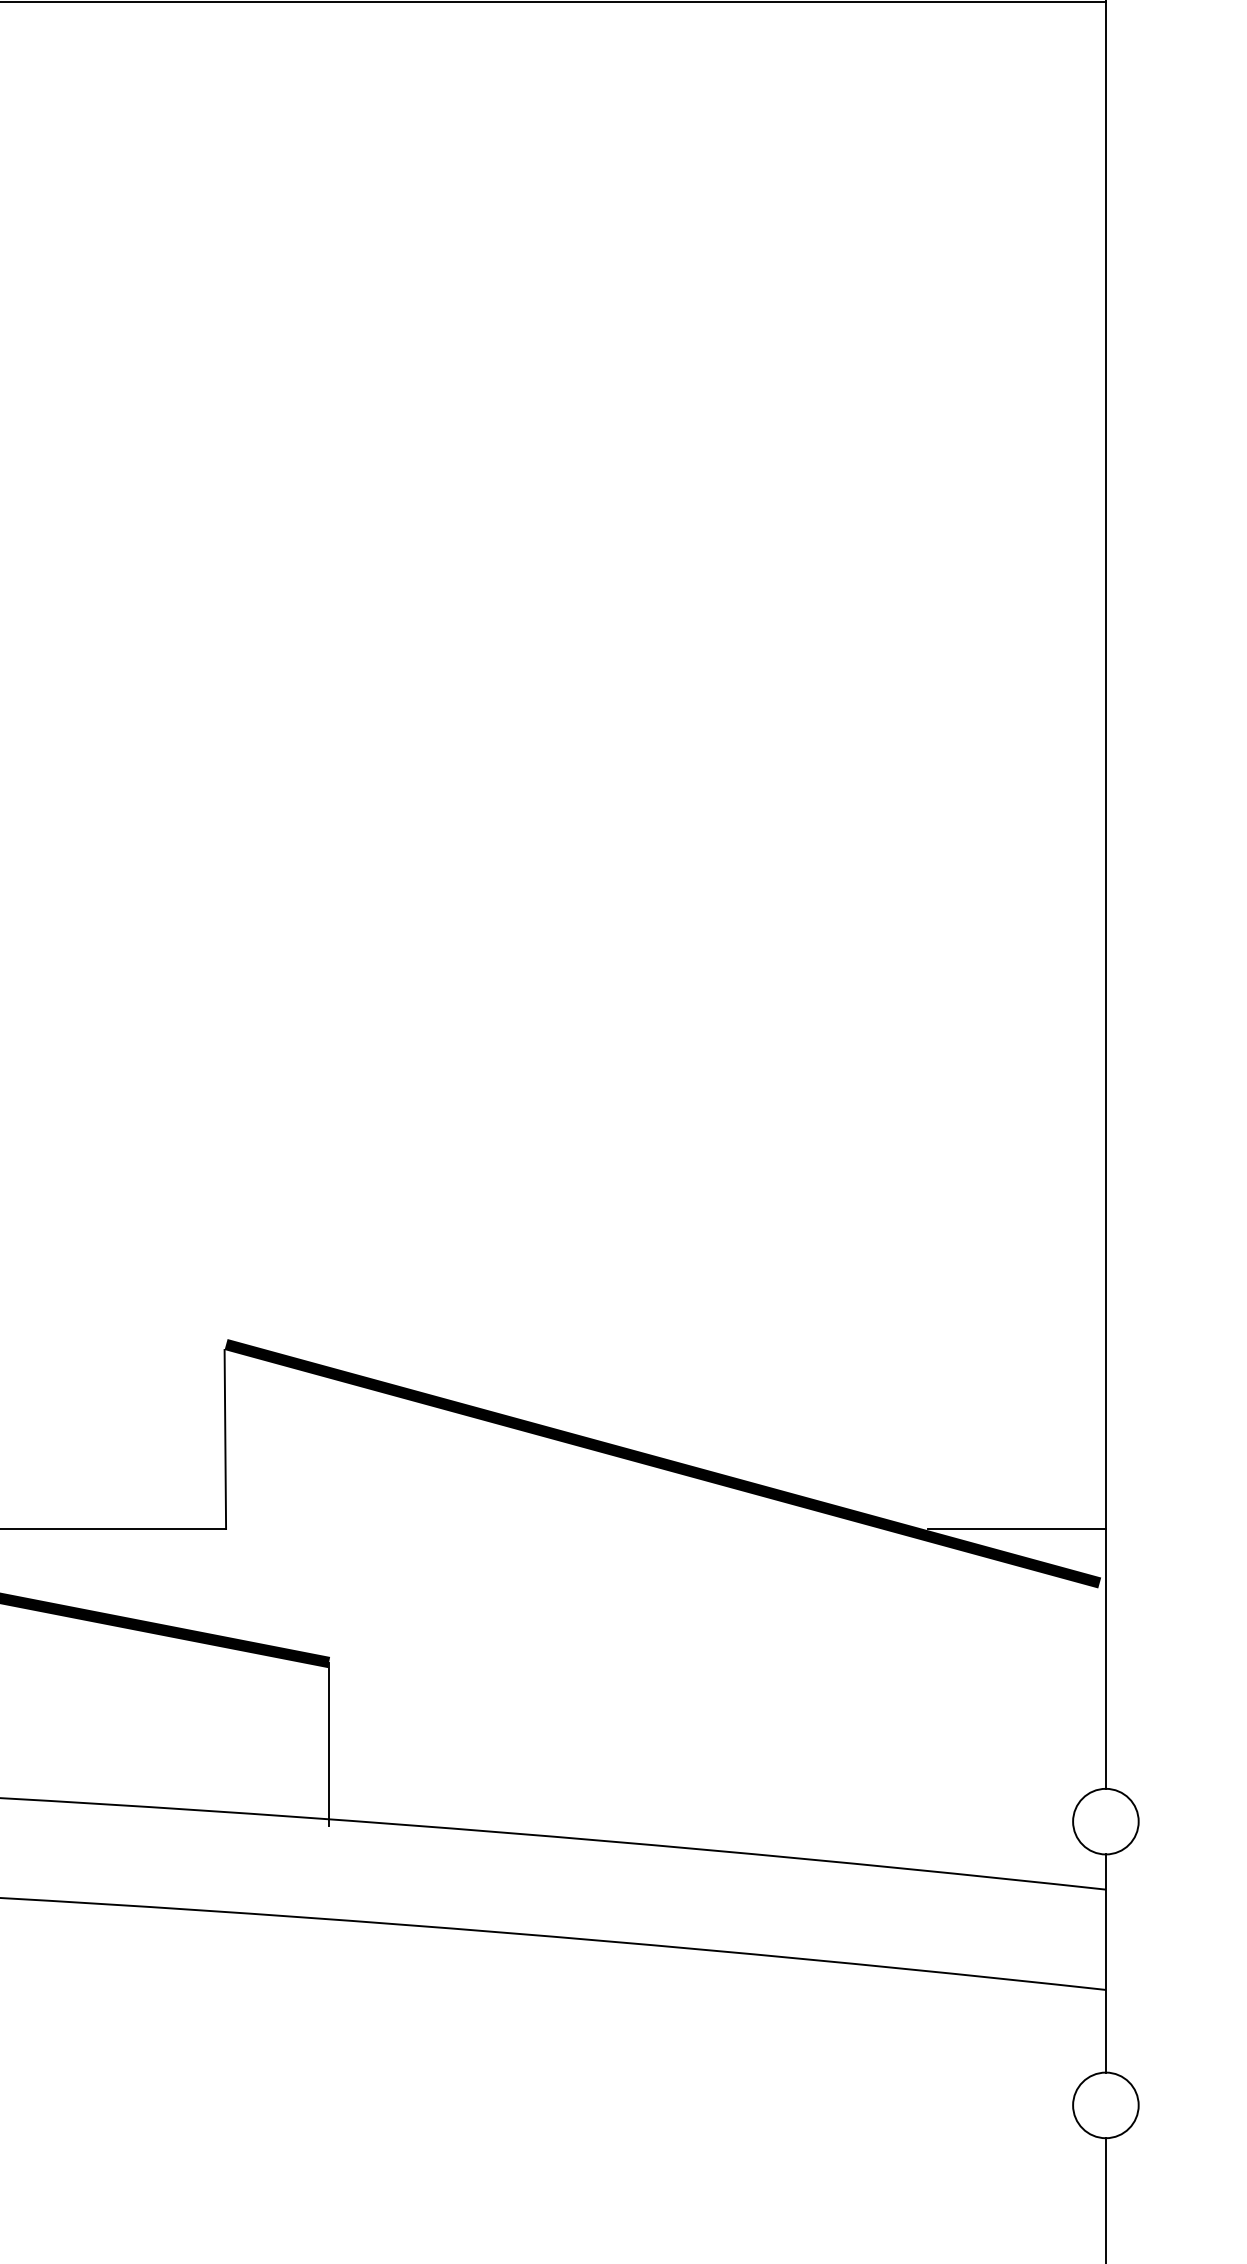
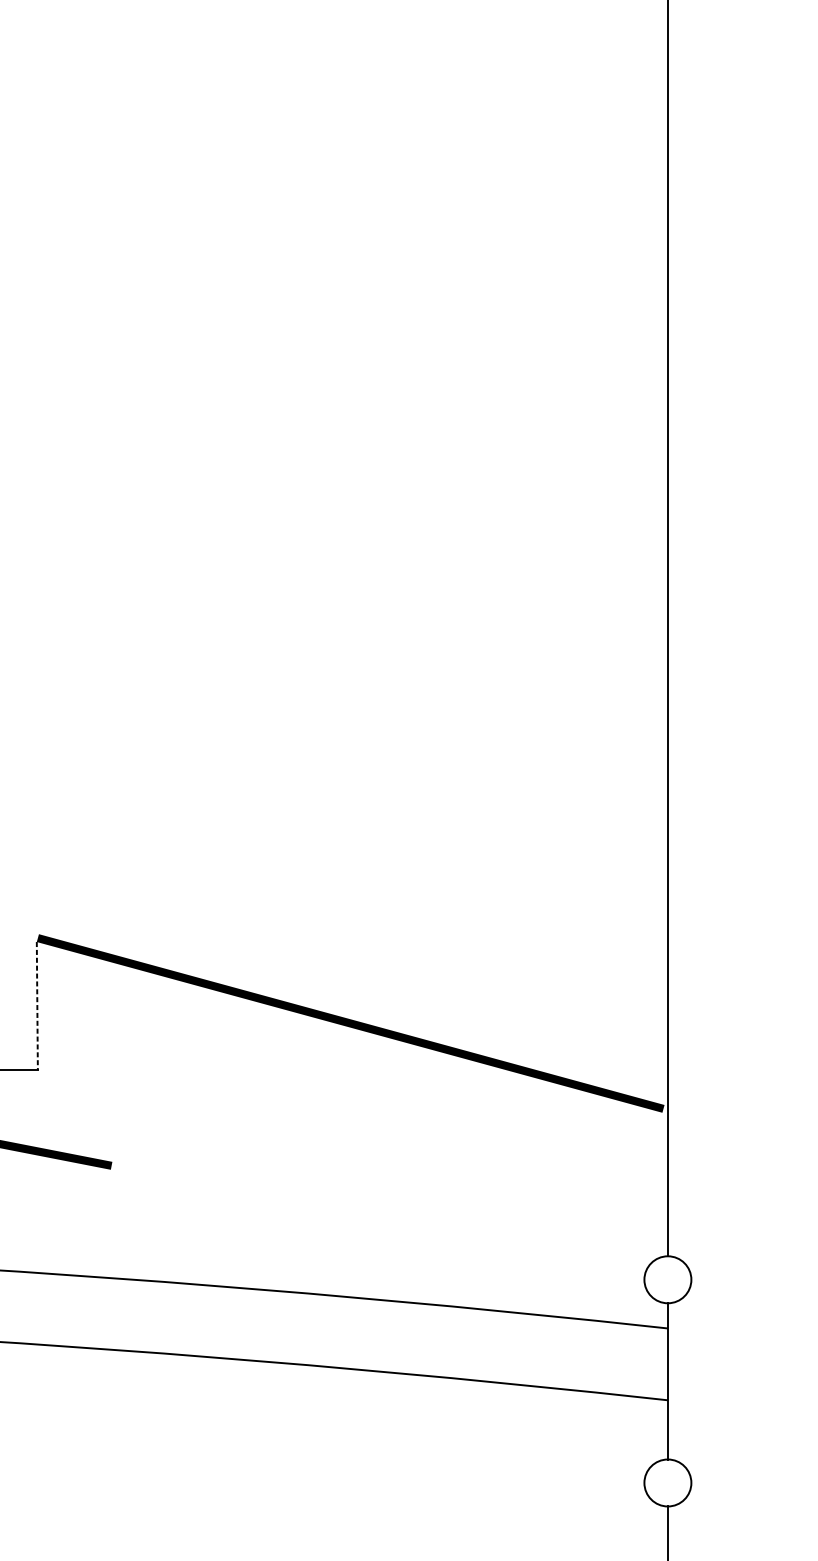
line: (225, 1439) -> (37, 1006), solid -> dashed
line: (1016, 1528) -> (603, 1069), removed
line: (329, 1743) -> (111, 1223), removed

